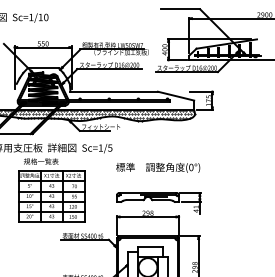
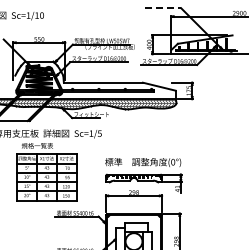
line: (180, 9) -> (163, 8), solid -> dashed
text: (158, 167) -> (143, 162), moved

